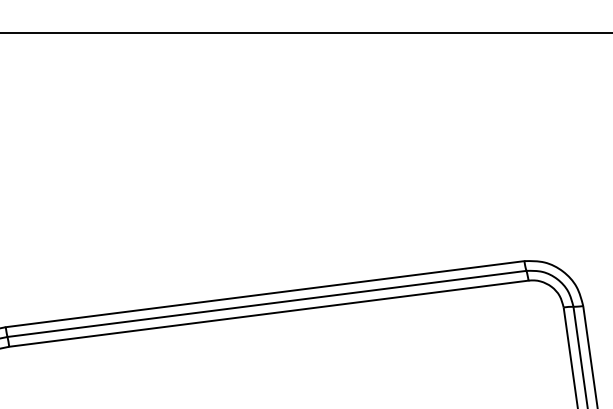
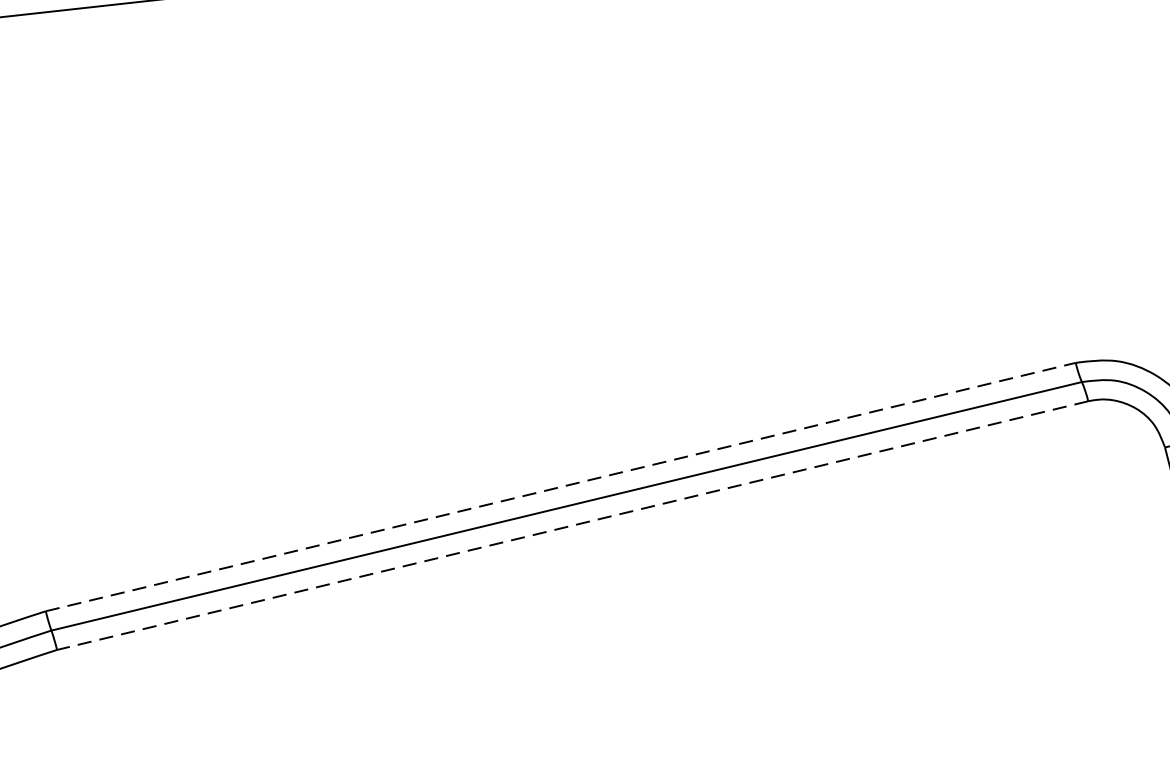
line: (265, 294) -> (561, 487), solid -> dashed
line: (268, 313) -> (571, 525), solid -> dashed

